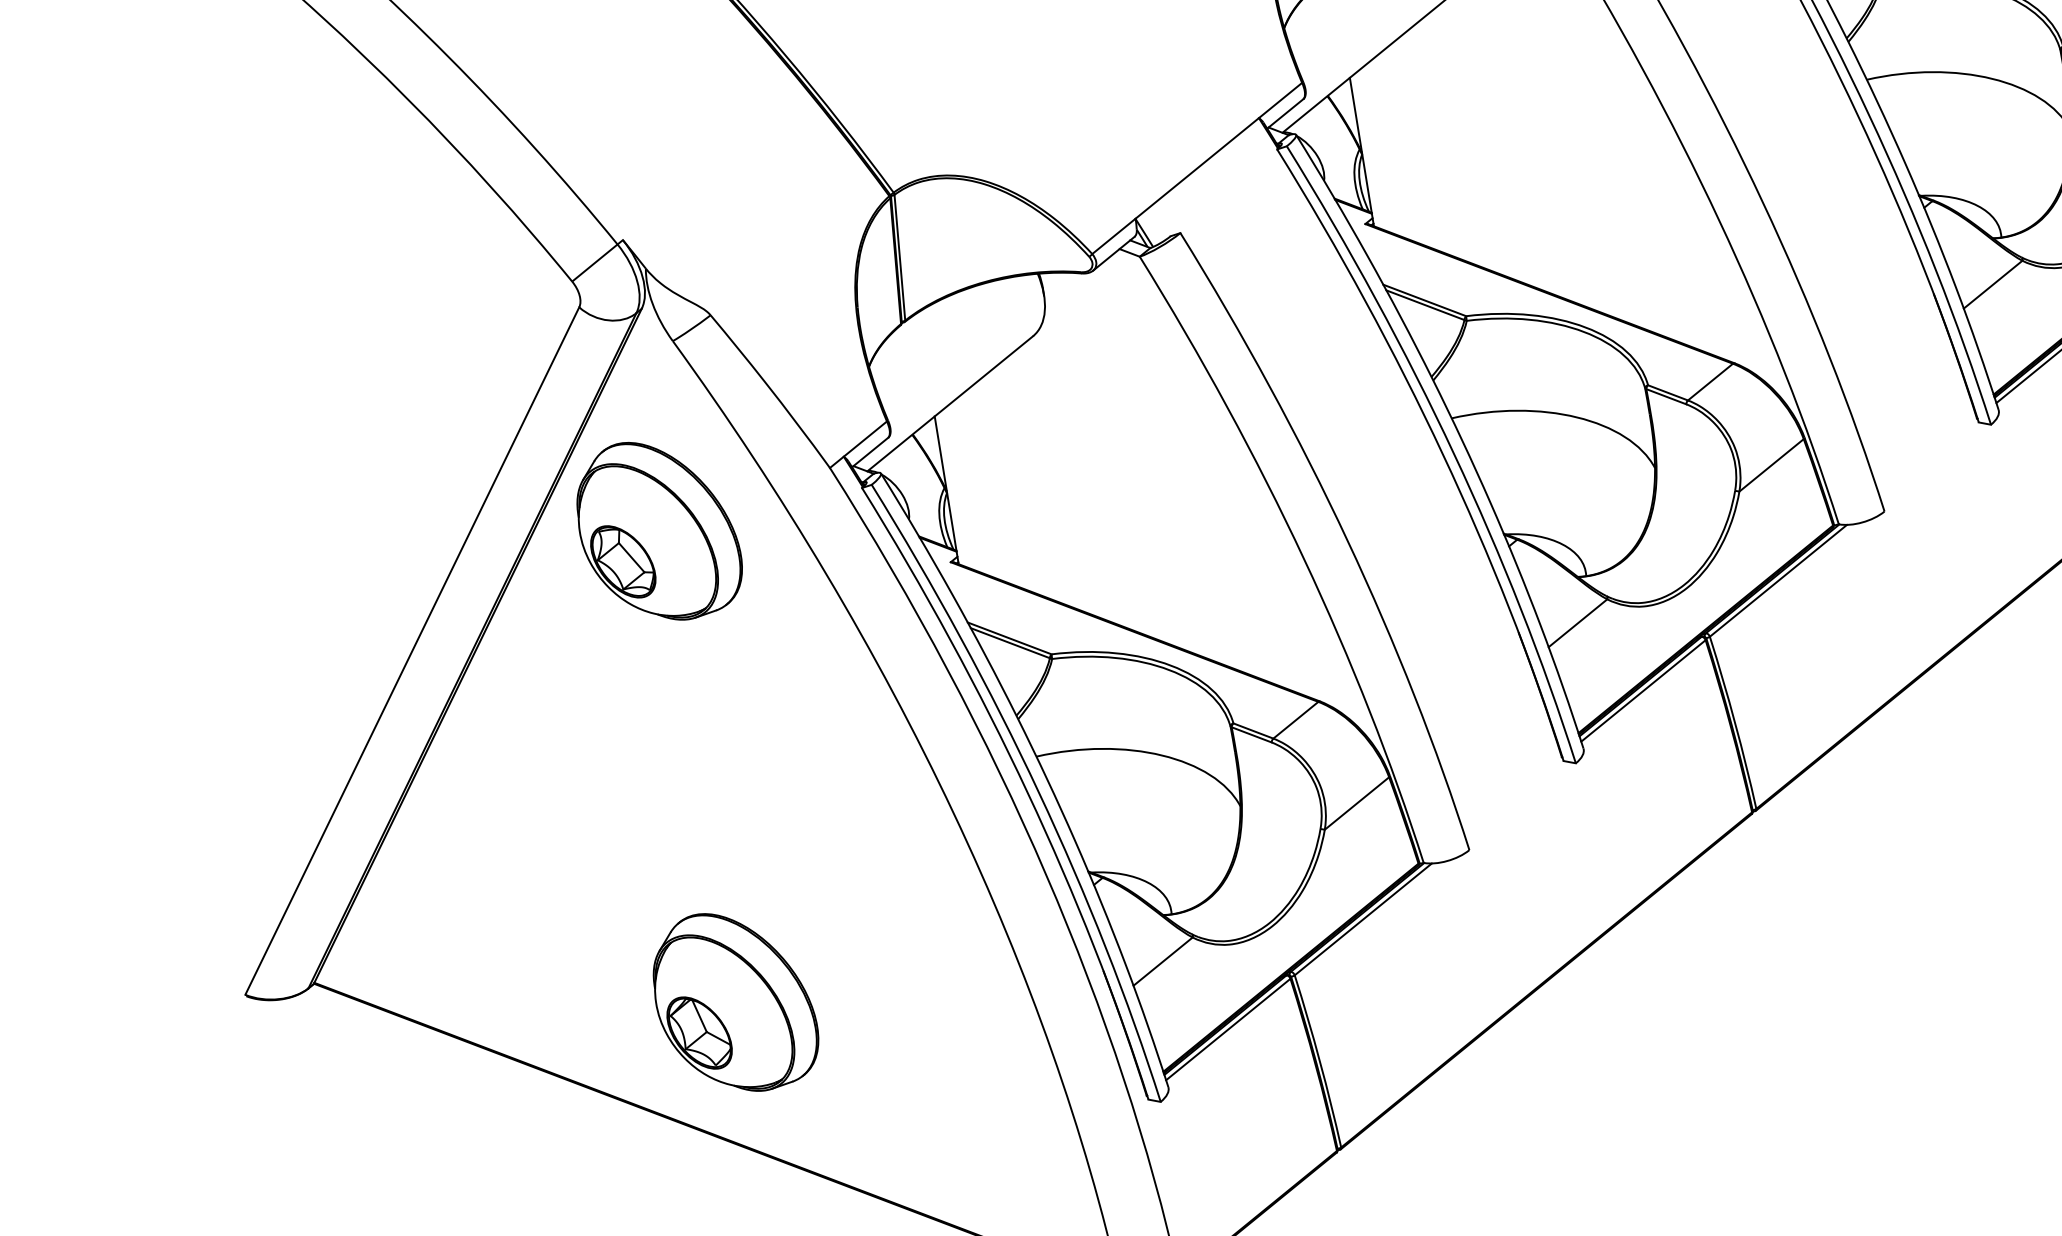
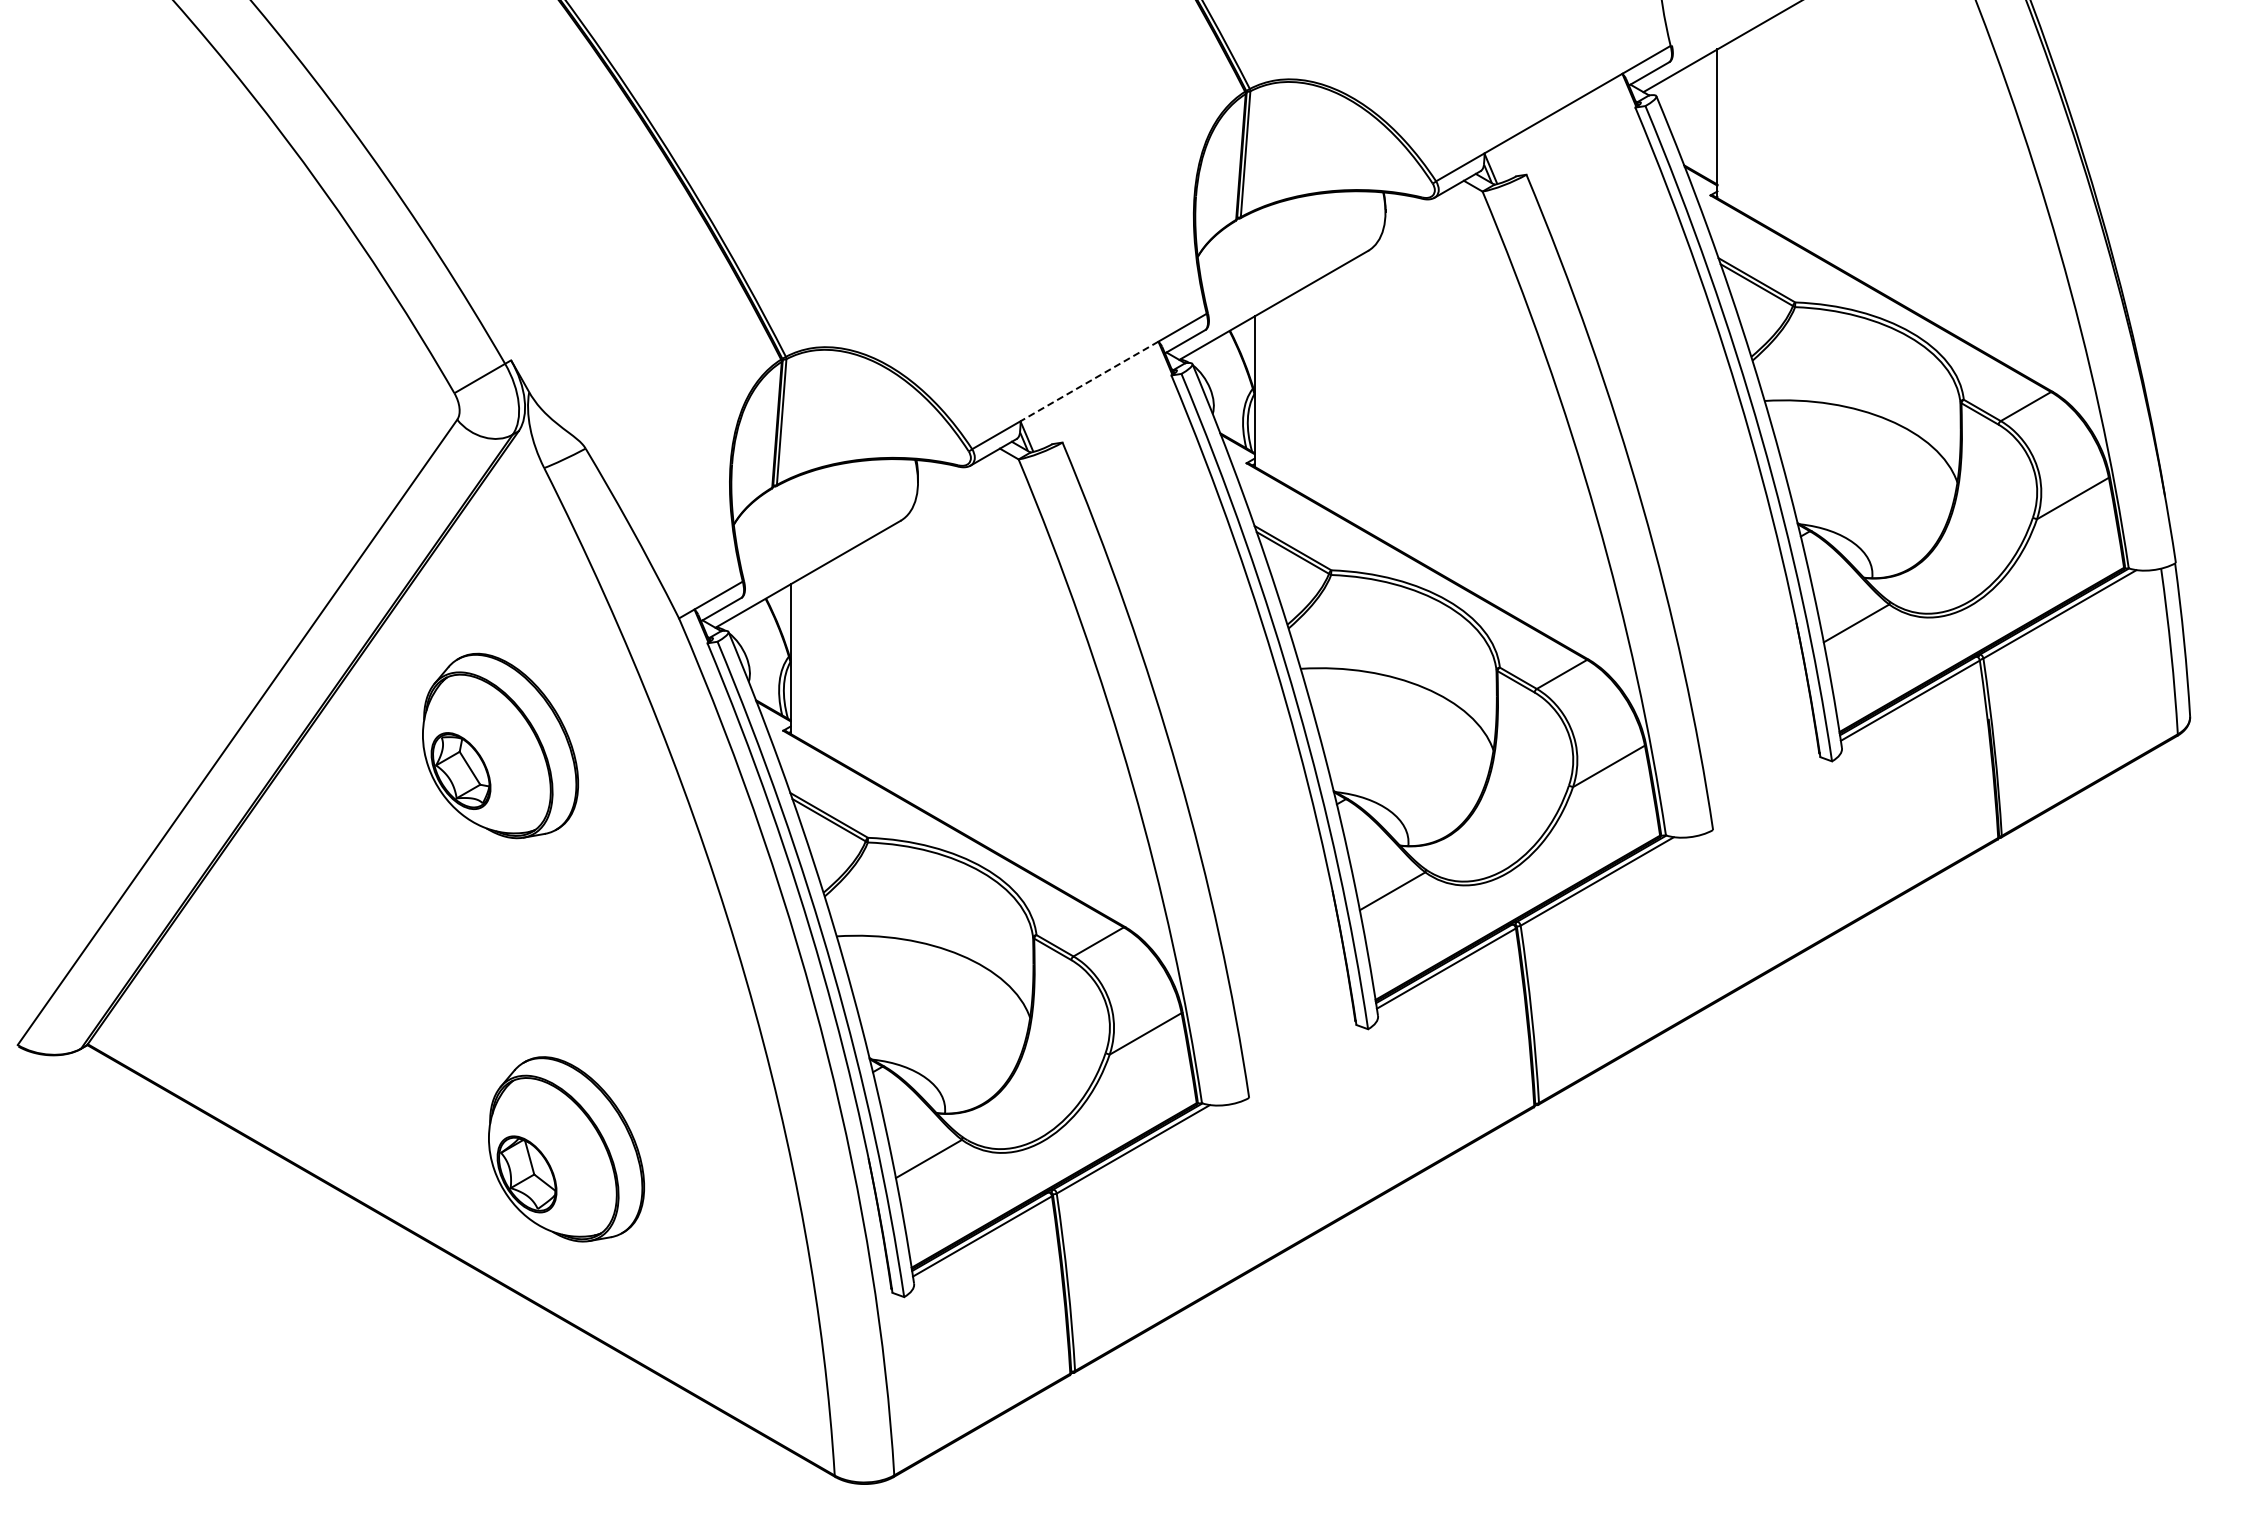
line: (1197, 168) -> (1089, 381), solid -> dashed
part: (658, 530) -> (500, 745), moved
part: (734, 1002) -> (566, 1149), moved

